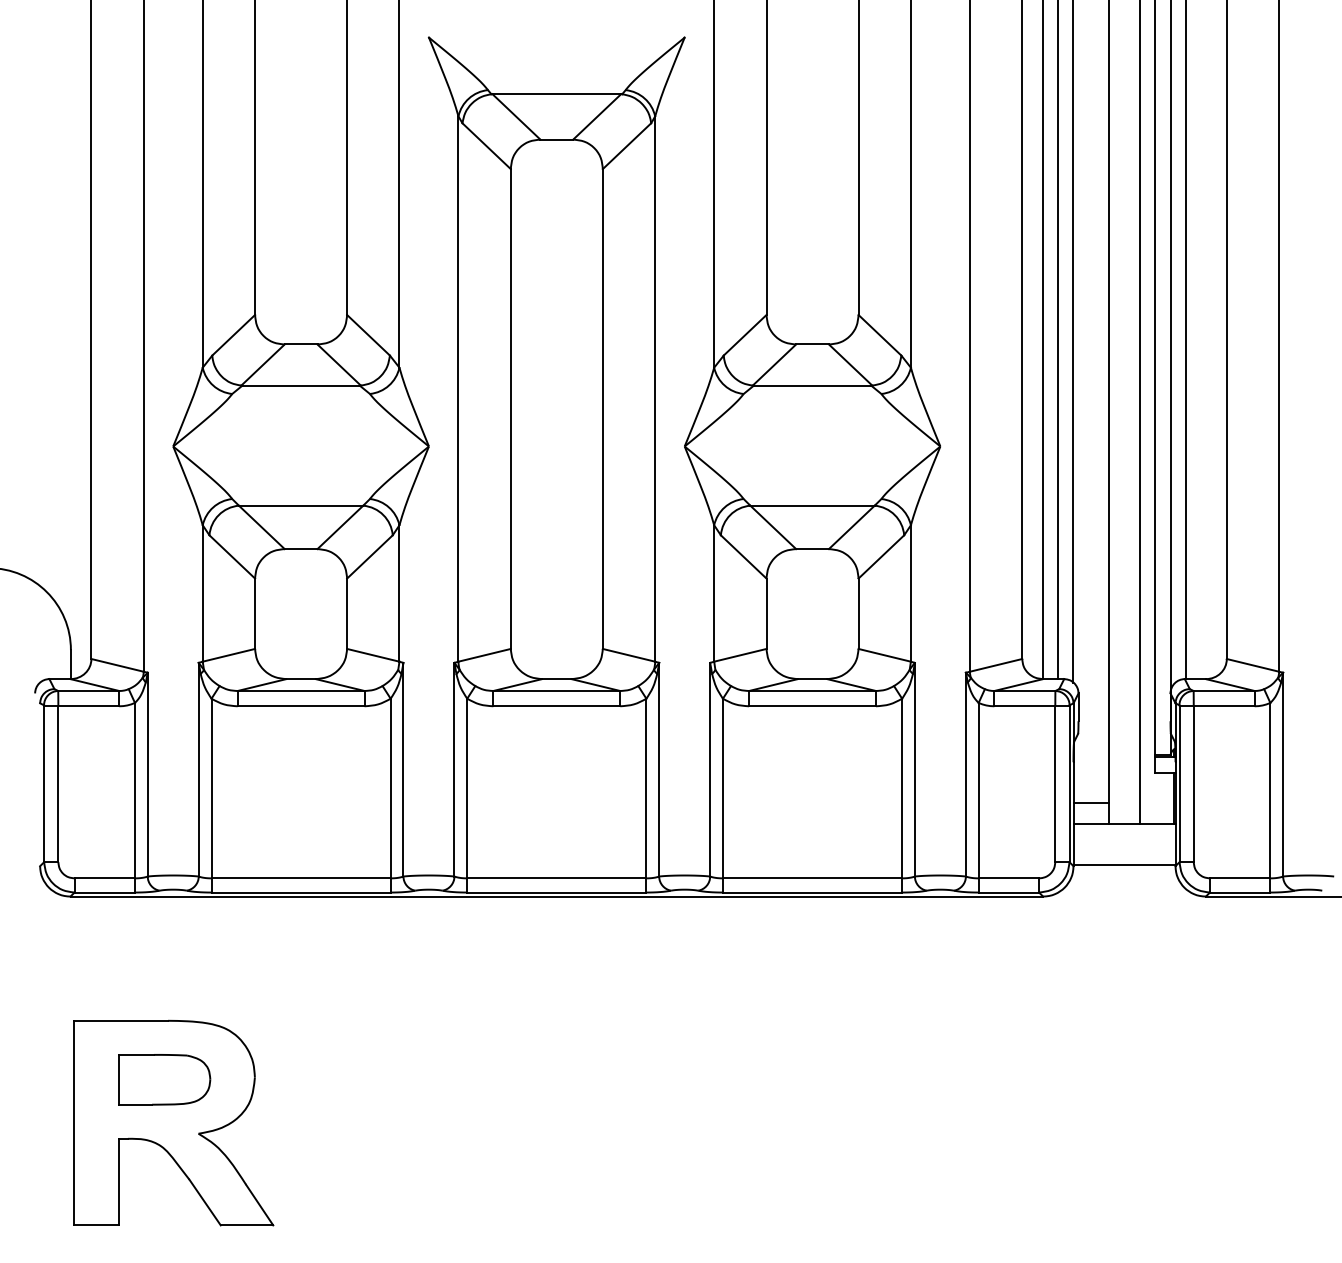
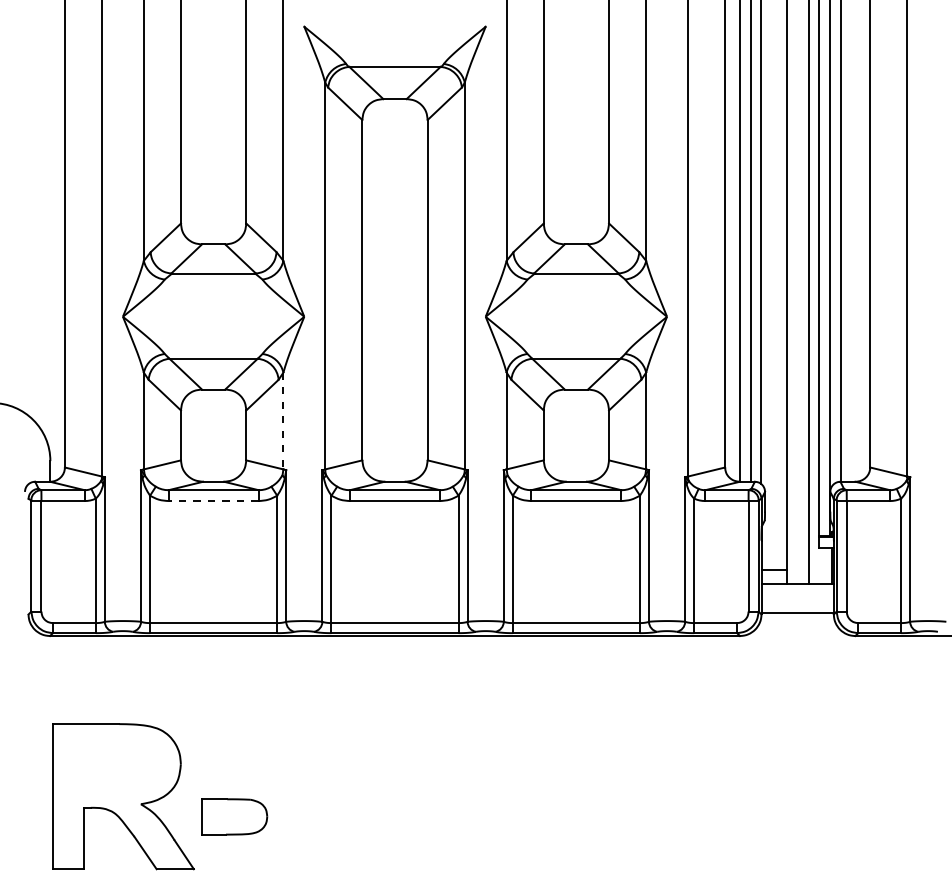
line: (399, 594) -> (283, 421), solid -> dashed
line: (300, 706) -> (213, 501), solid -> dashed
part: (164, 1079) -> (234, 816), moved

